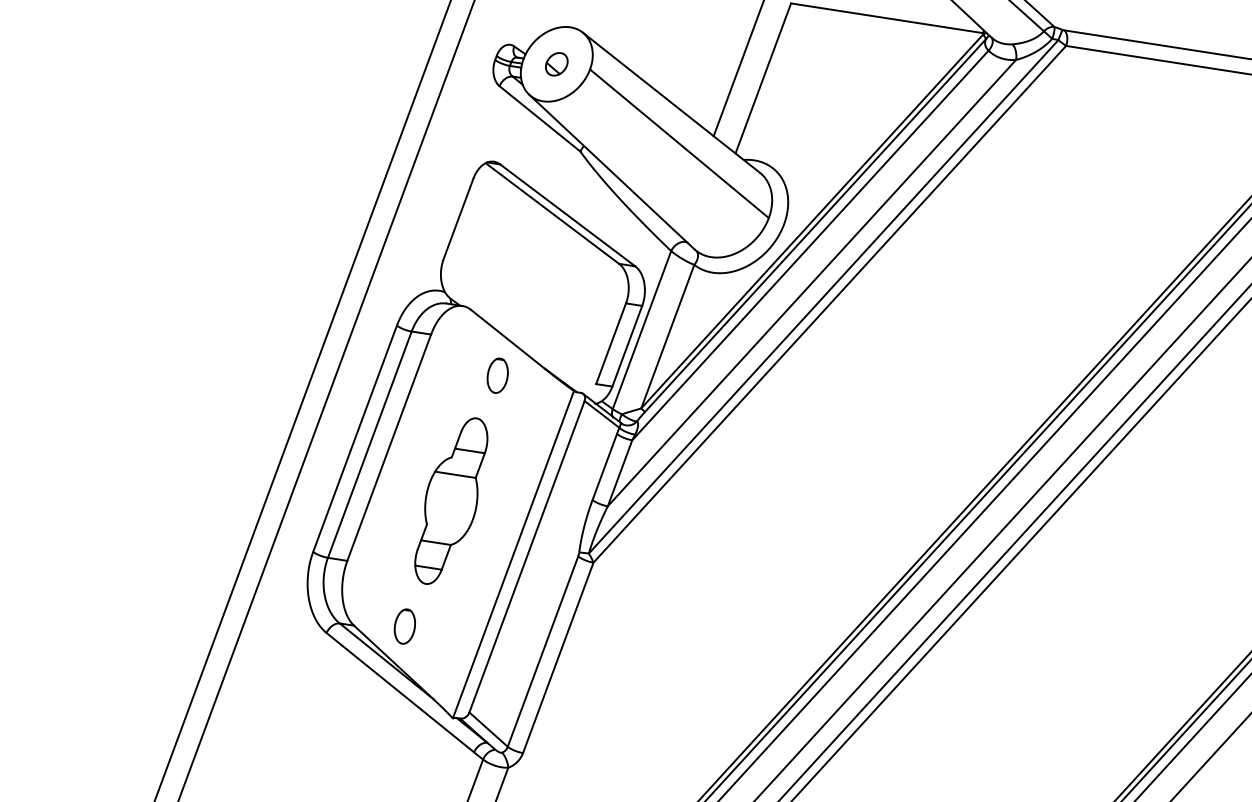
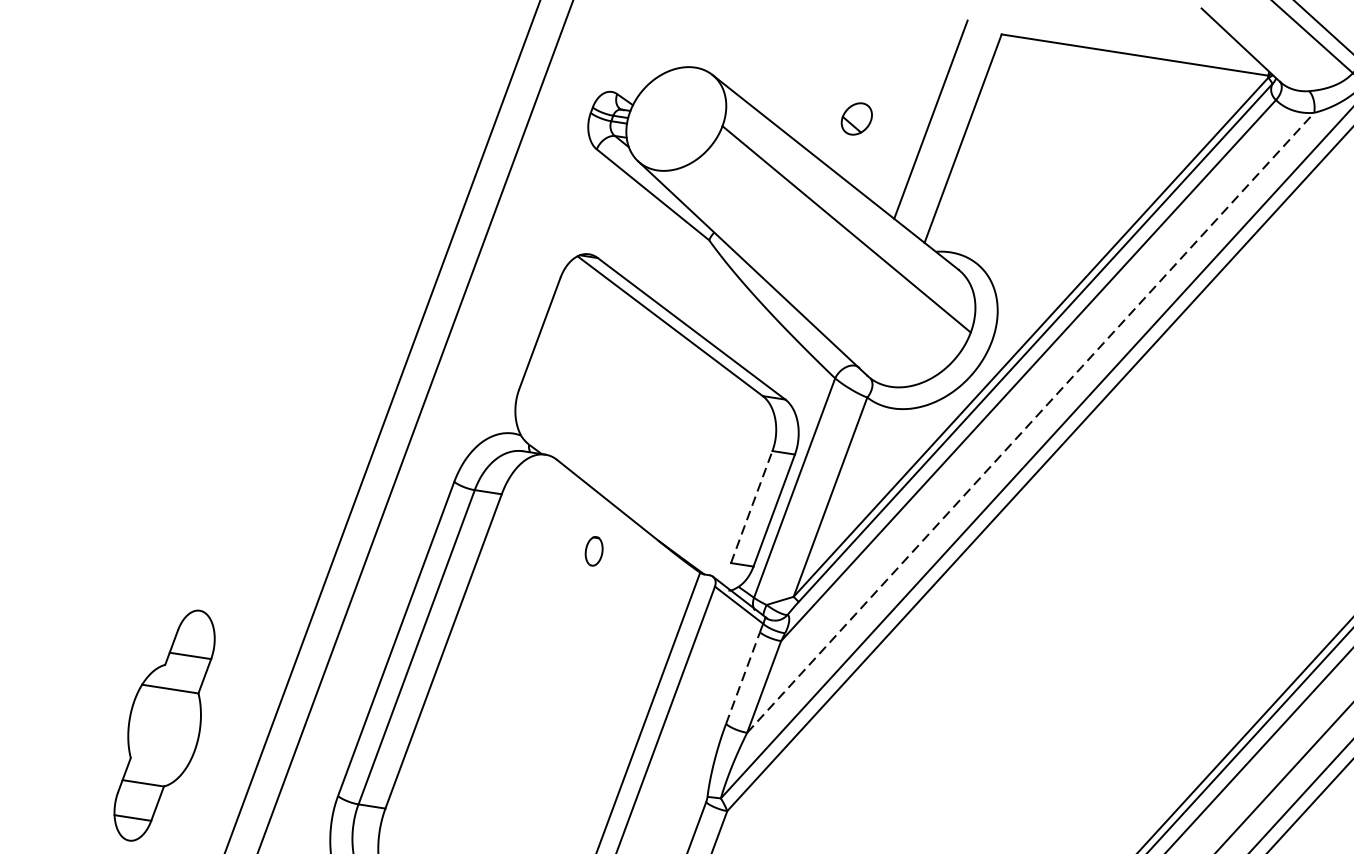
part: (556, 64) -> (856, 119), moved
line: (812, 282) -> (1031, 422), solid -> dashed
line: (611, 343) -> (752, 506), solid -> dashed
part: (497, 375) -> (593, 551), size x0.6
line: (604, 466) -> (742, 677), solid -> dashed
part: (451, 500) -> (164, 724), moved

